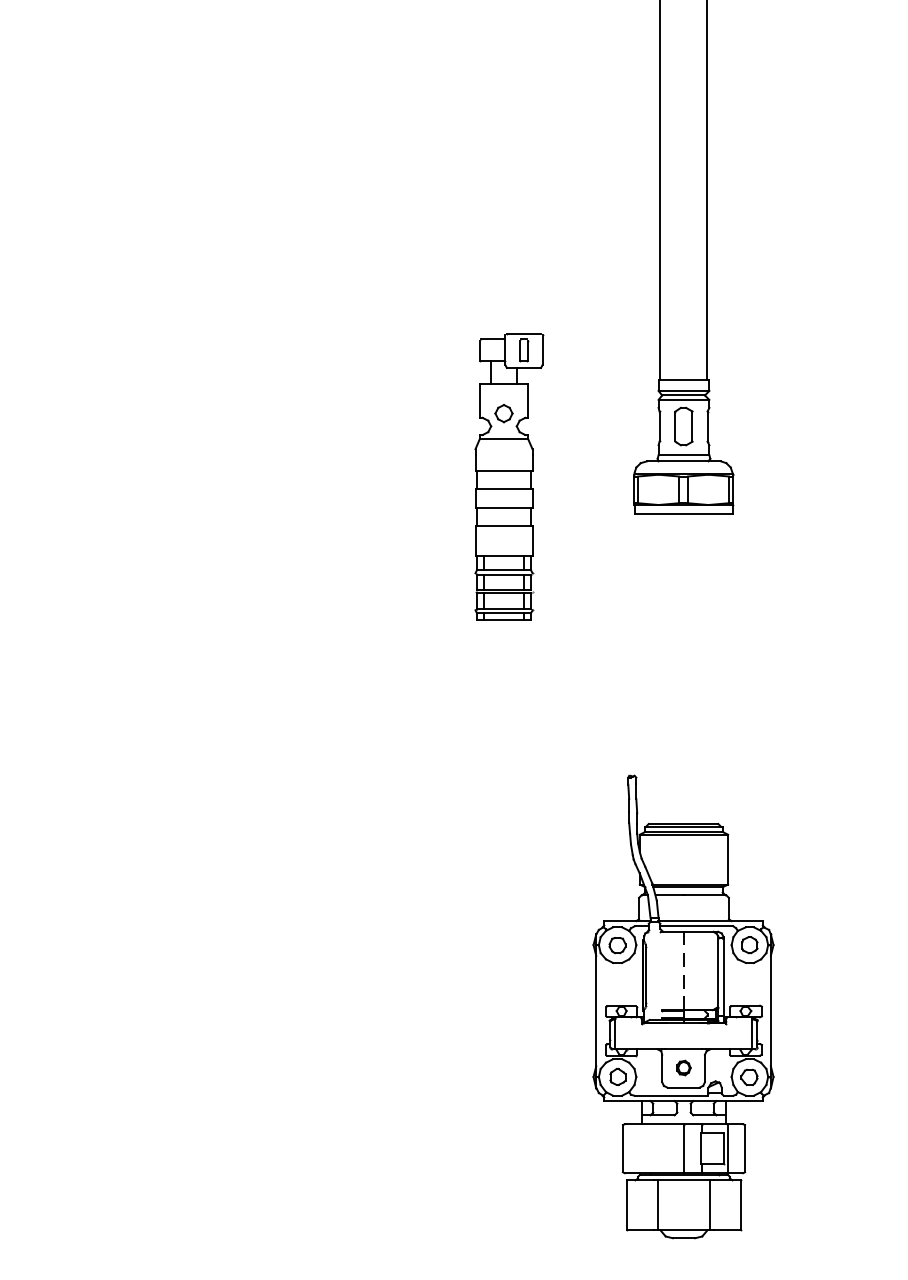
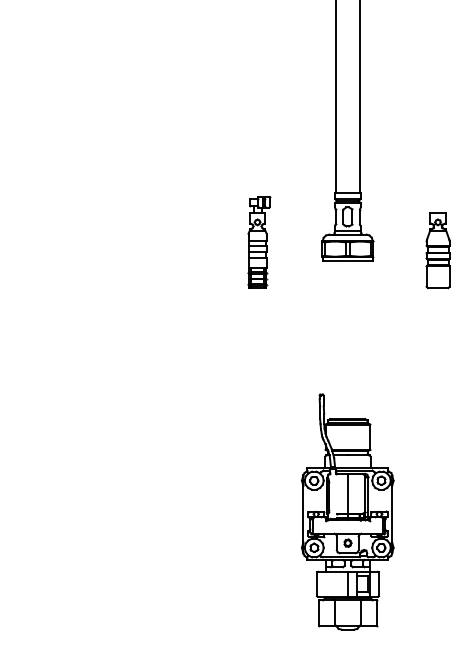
part: (510, 476) -> (259, 242), size x0.62
part: (859, 492) -> (437, 250), added
line: (683, 972) -> (347, 494), dashed -> solid

